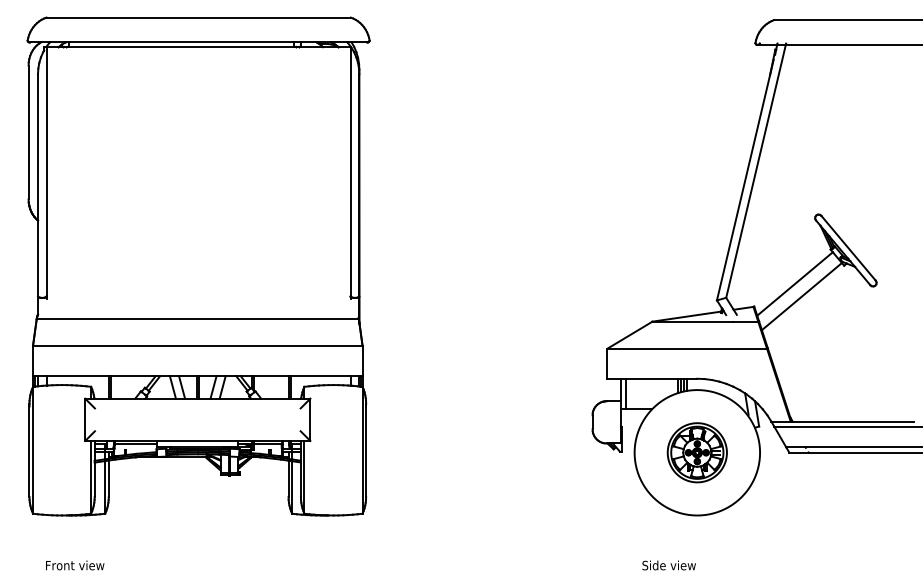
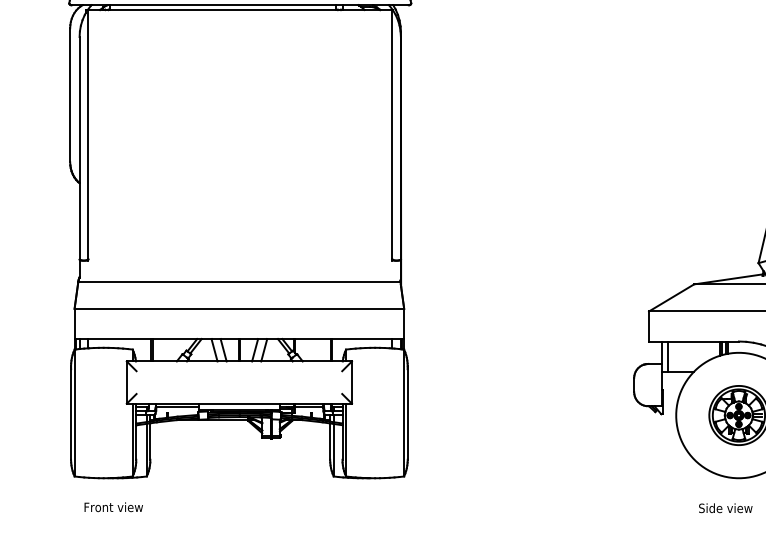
text: (75, 565) -> (114, 507), moved
text: (668, 565) -> (725, 508), moved

